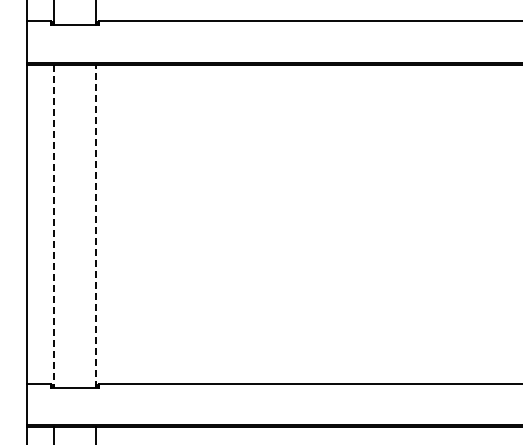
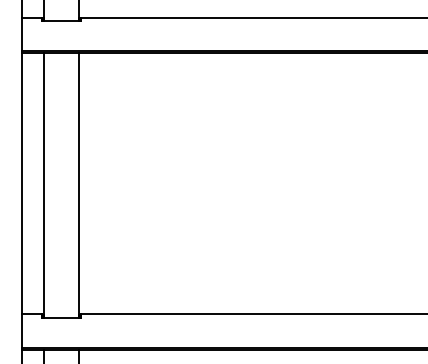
line: (53, 226) -> (43, 185), dashed -> solid
line: (95, 226) -> (78, 185), dashed -> solid

